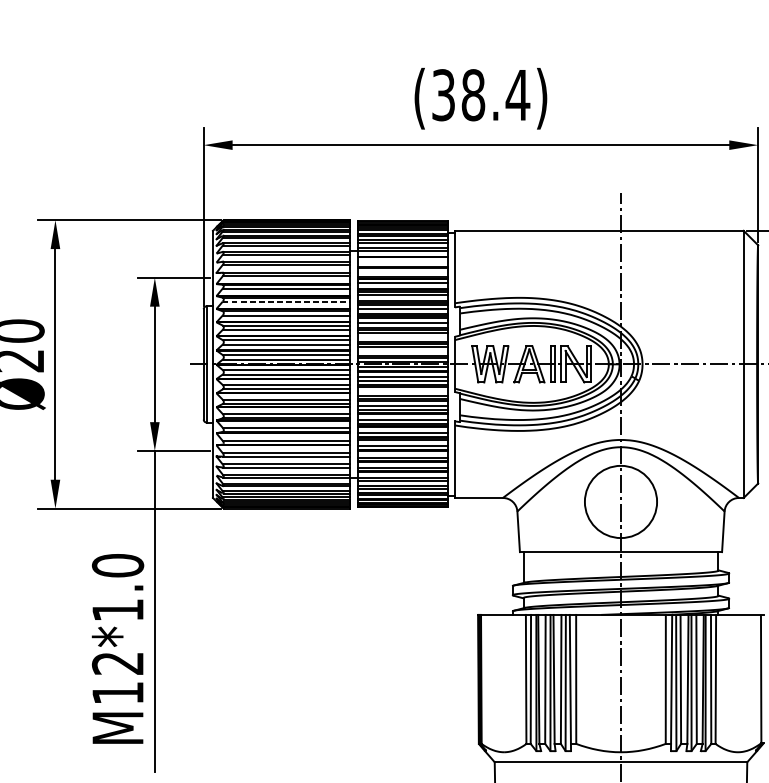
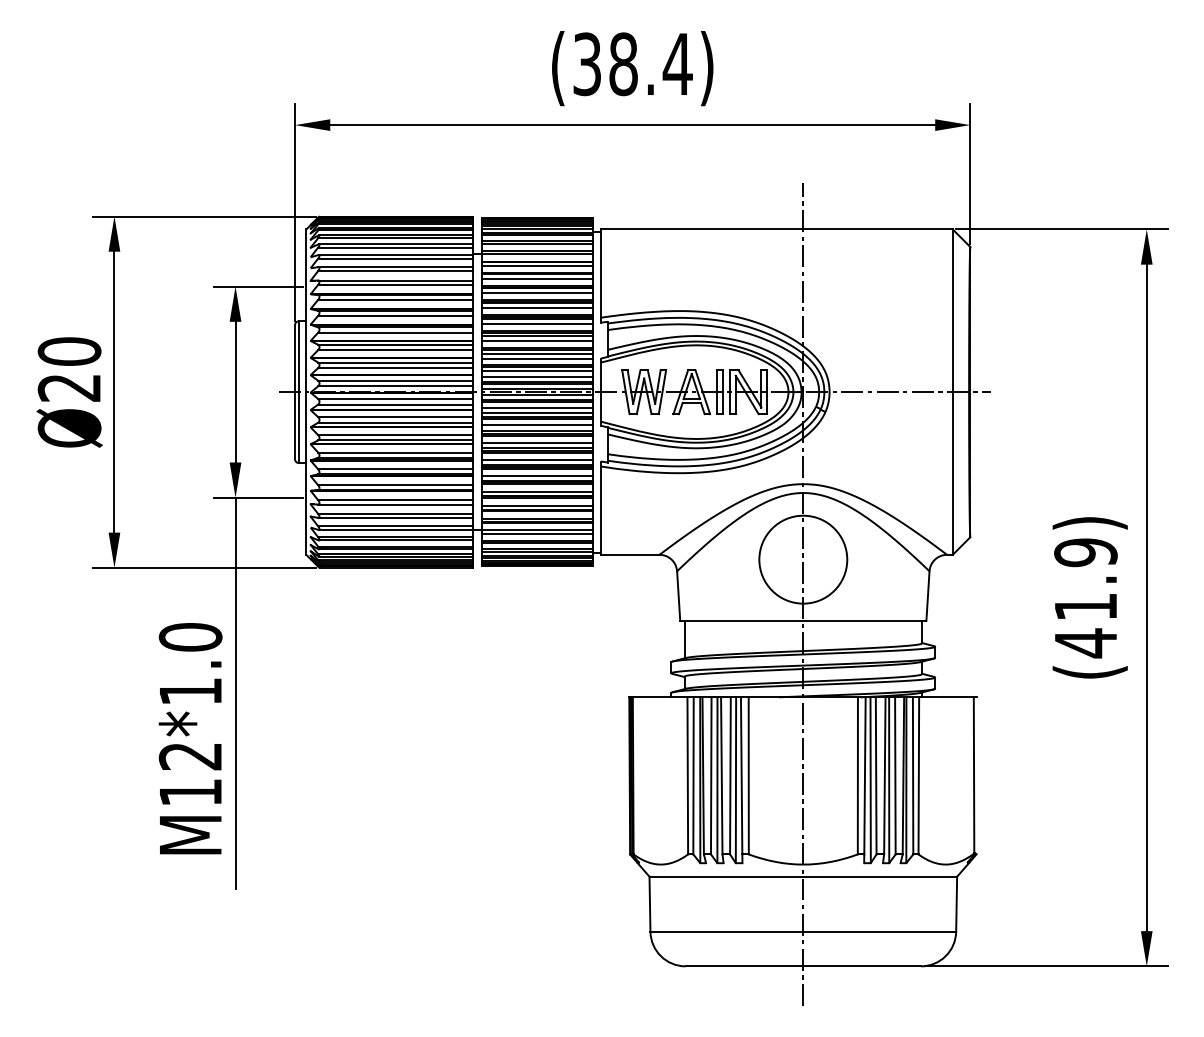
line: (402, 260) -> (537, 265), added
line: (402, 271) -> (537, 278), added
line: (286, 301) -> (395, 315), dashed -> solid
line: (402, 336) -> (537, 358), added
line: (402, 351) -> (537, 376), added
line: (402, 391) -> (537, 425), added

